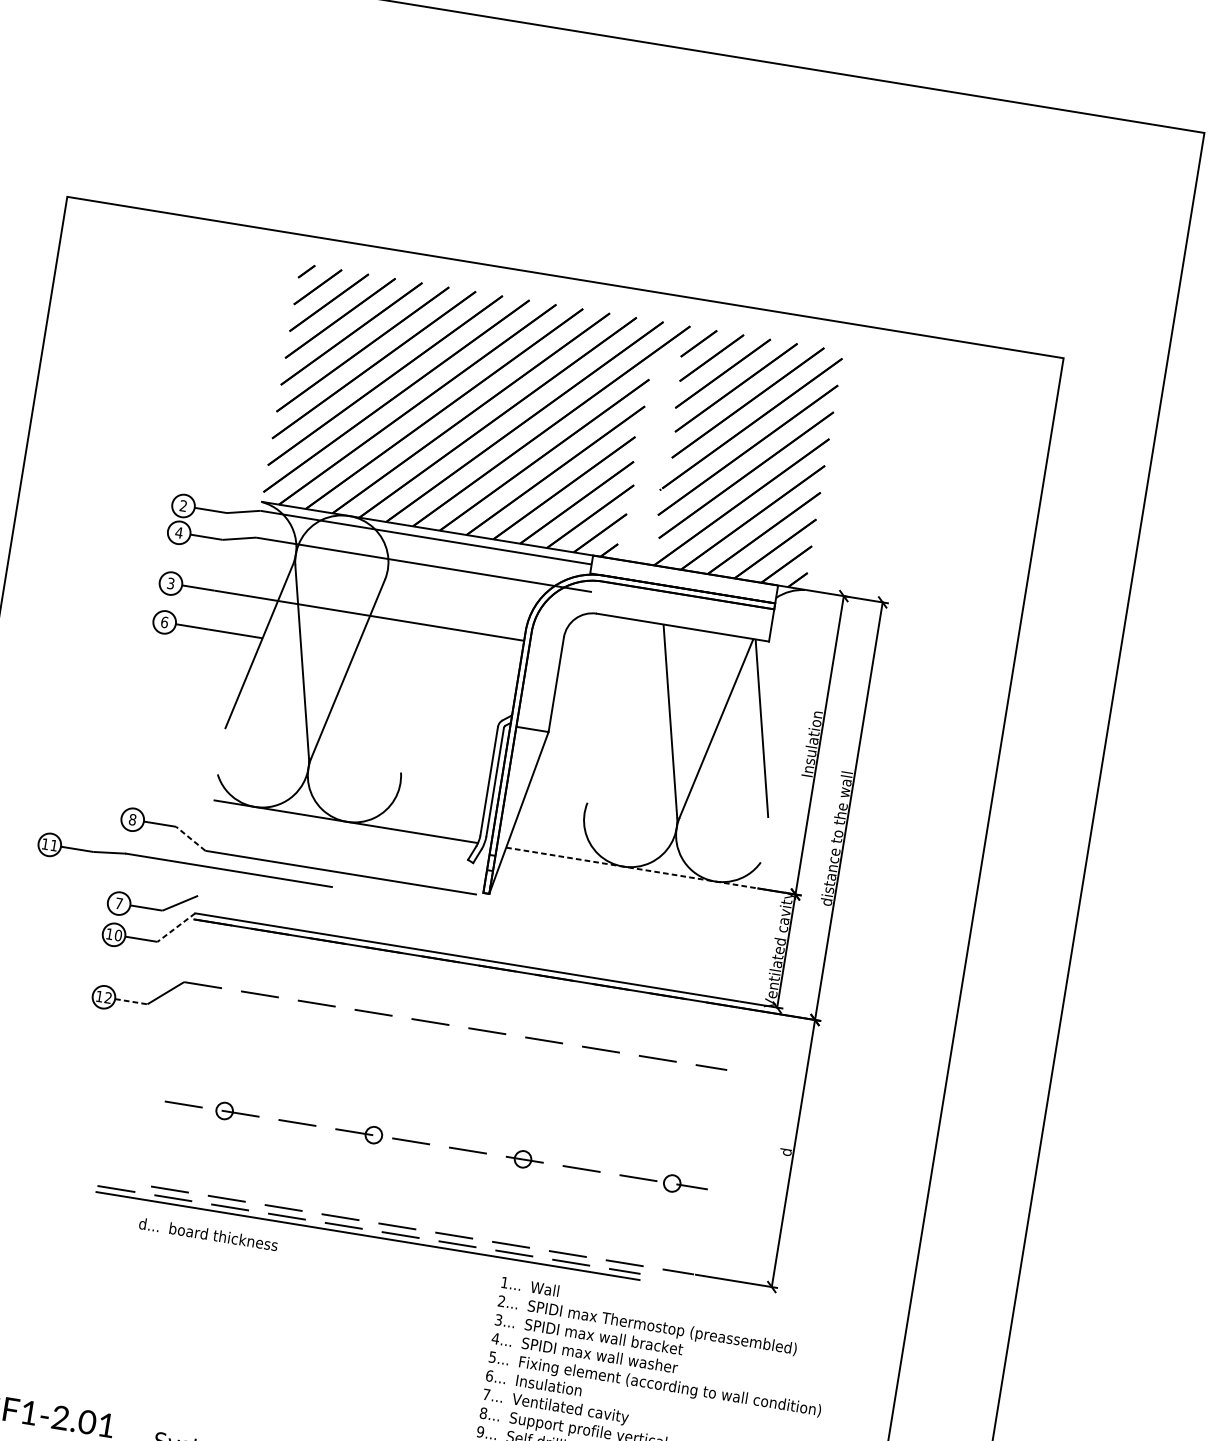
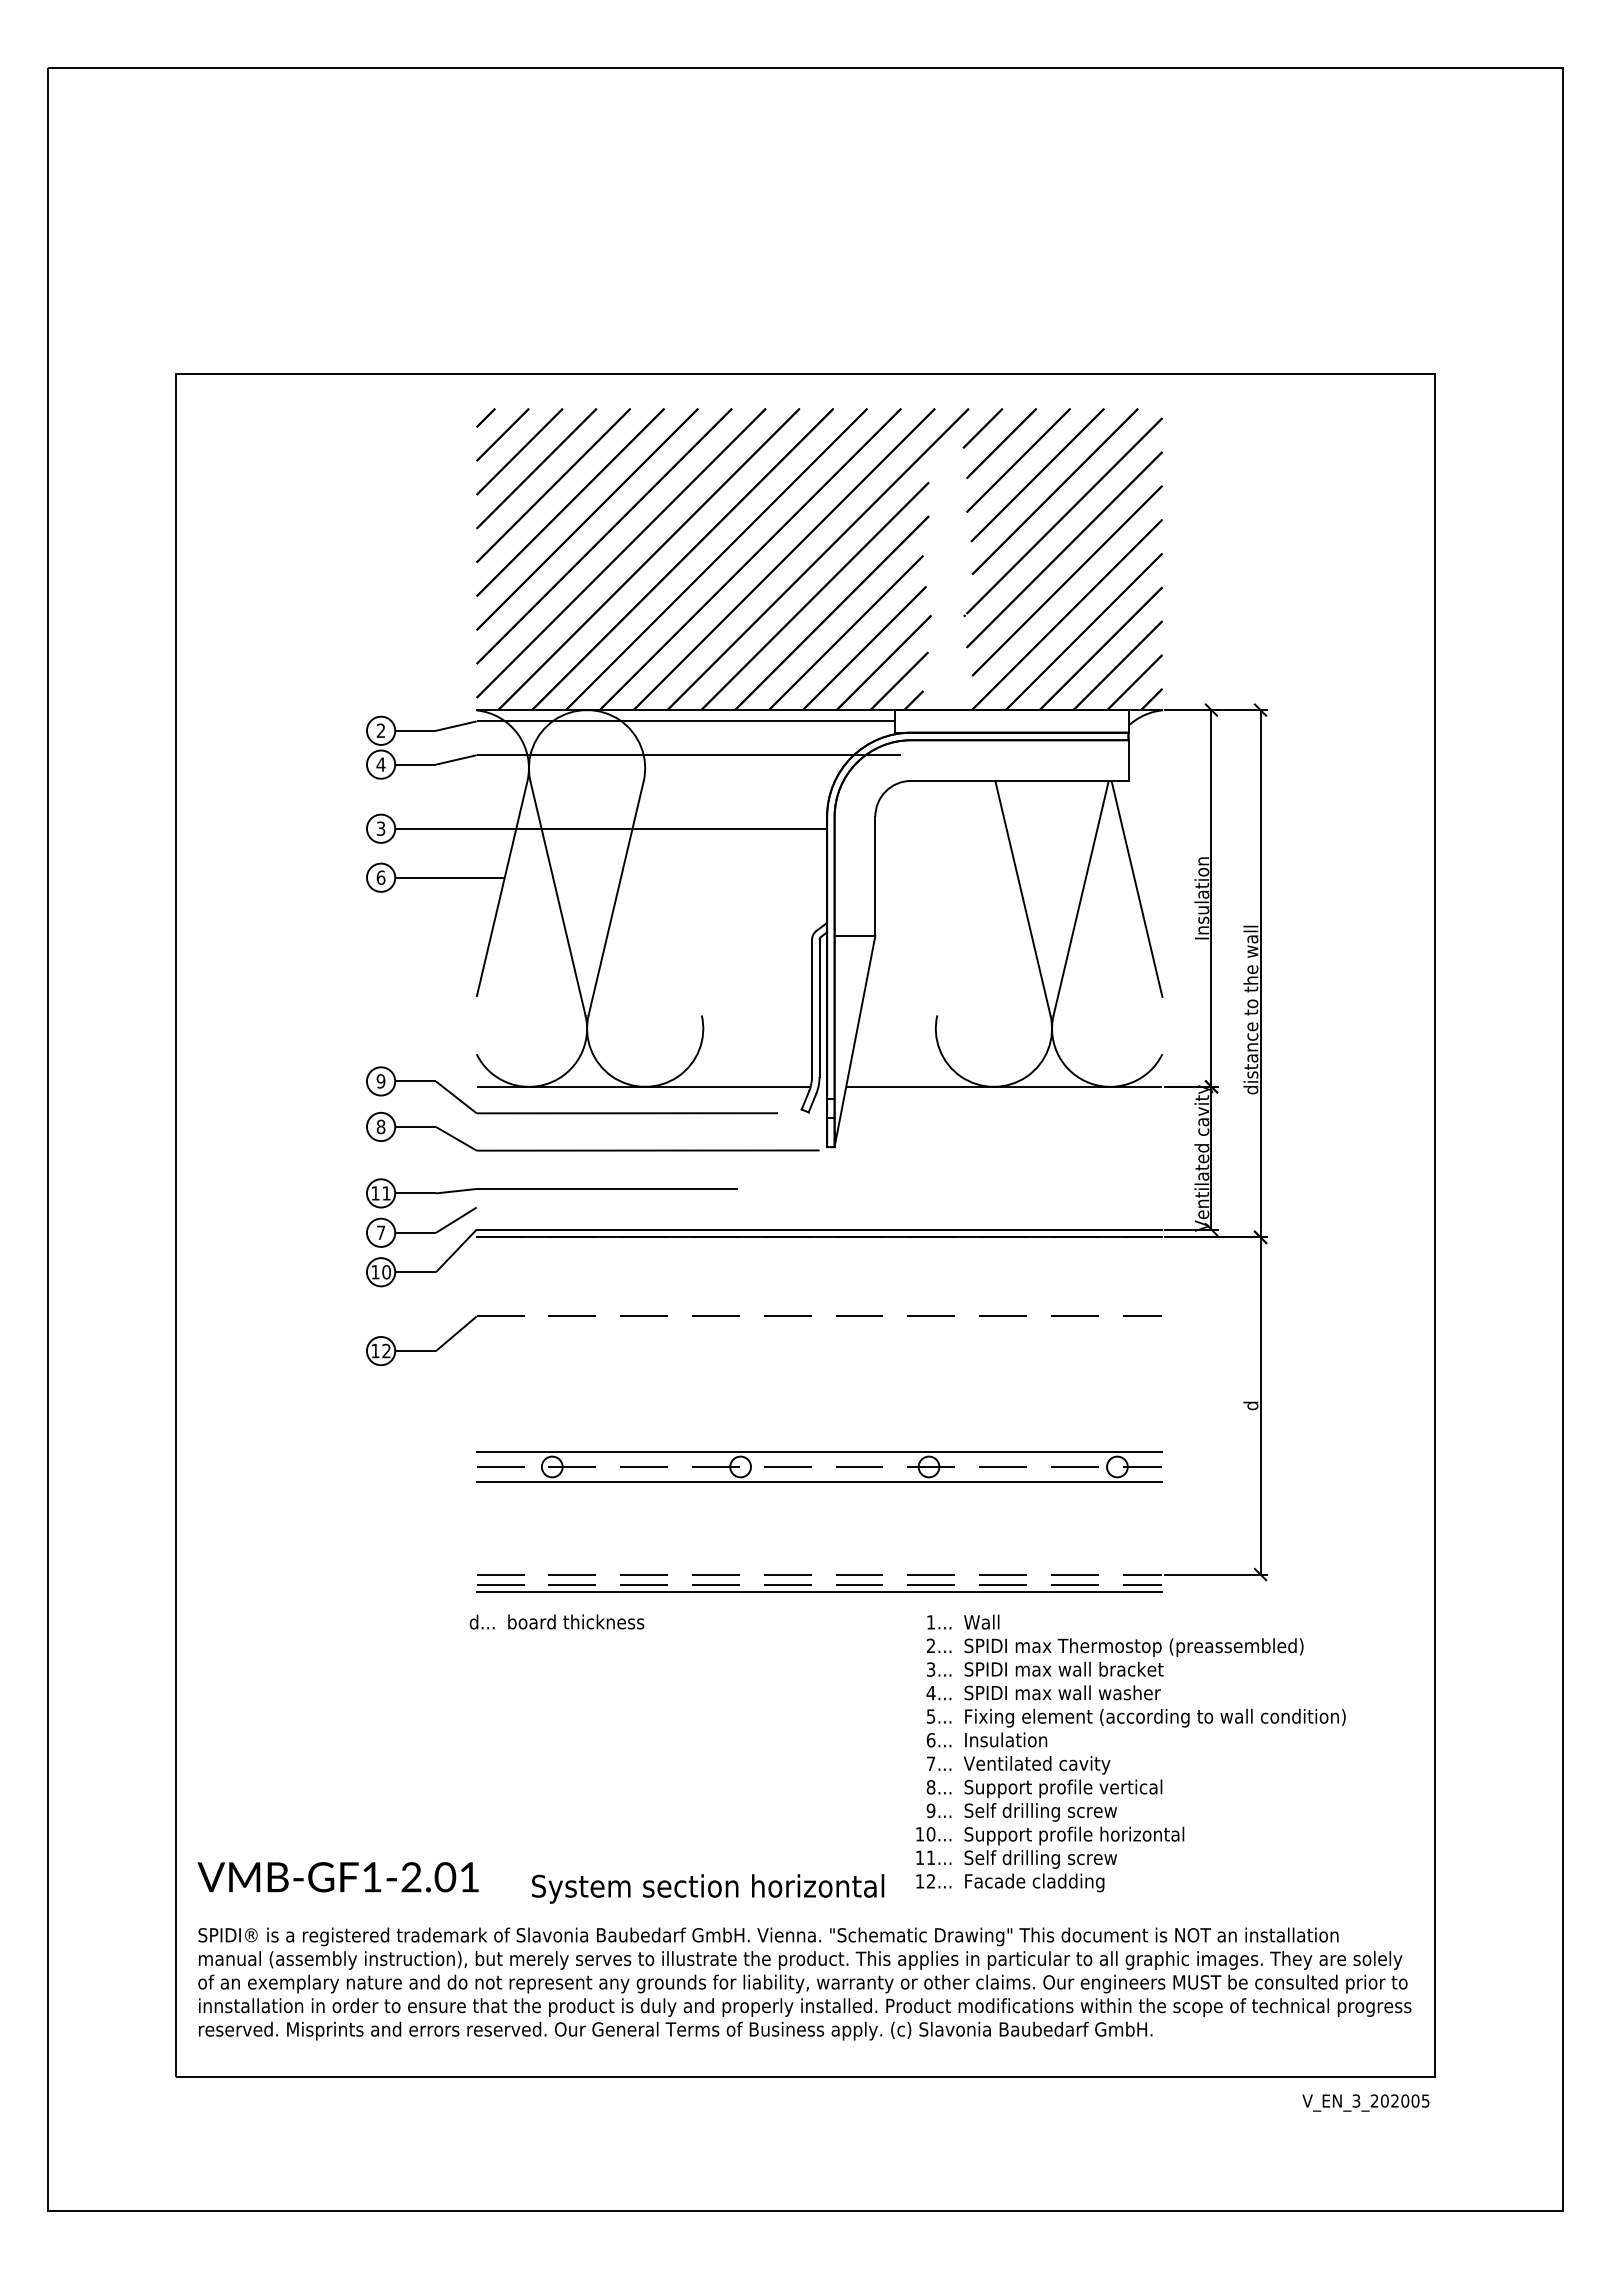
part: (285, 832) -> (571, 1112), added
line: (190, 838) -> (456, 1138), dashed -> solid
part: (184, 866) -> (551, 1193), moved
line: (631, 867) -> (1004, 1086), dashed -> solid
line: (176, 928) -> (456, 1251), dashed -> solid
line: (131, 1002) -> (416, 1351), dashed -> solid
line: (438, 1133) -> (819, 1451), added
line: (434, 1157) -> (819, 1482), added
part: (368, 1233) -> (819, 1588), moved

